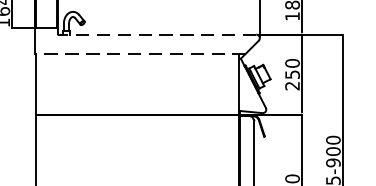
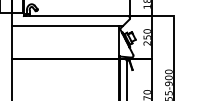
line: (156, 35) -> (75, 16), dashed -> solid
line: (139, 54) -> (66, 26), dashed -> solid

